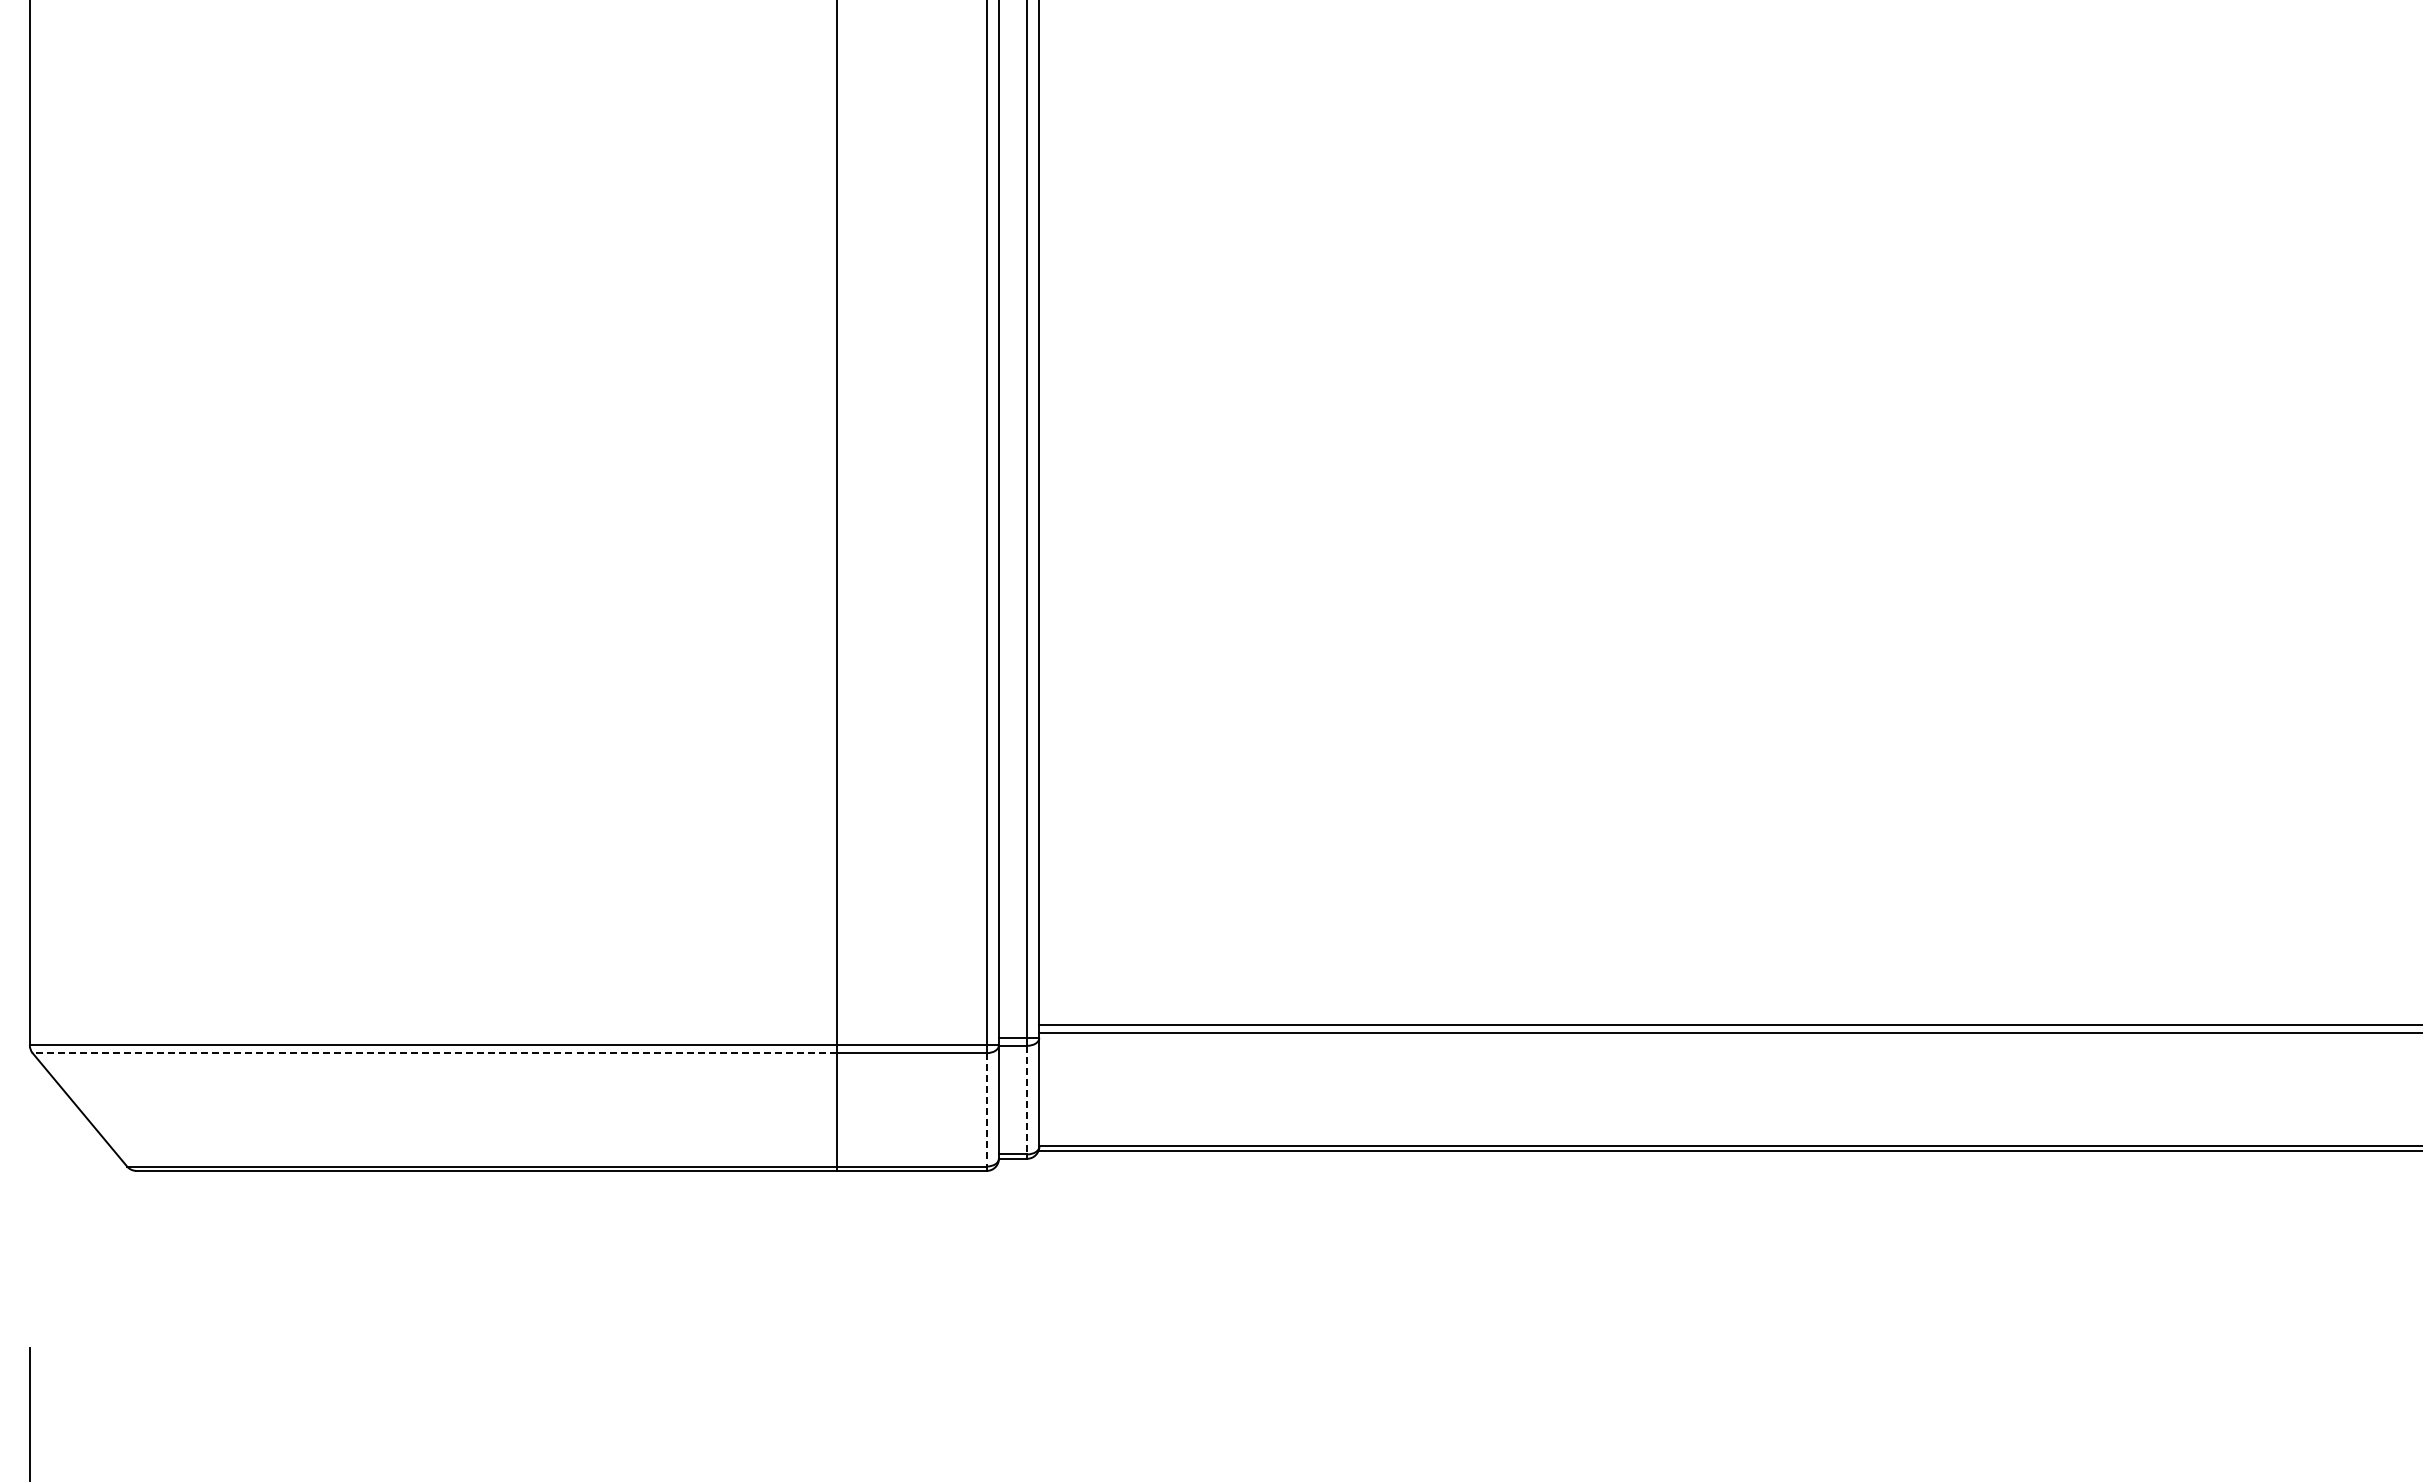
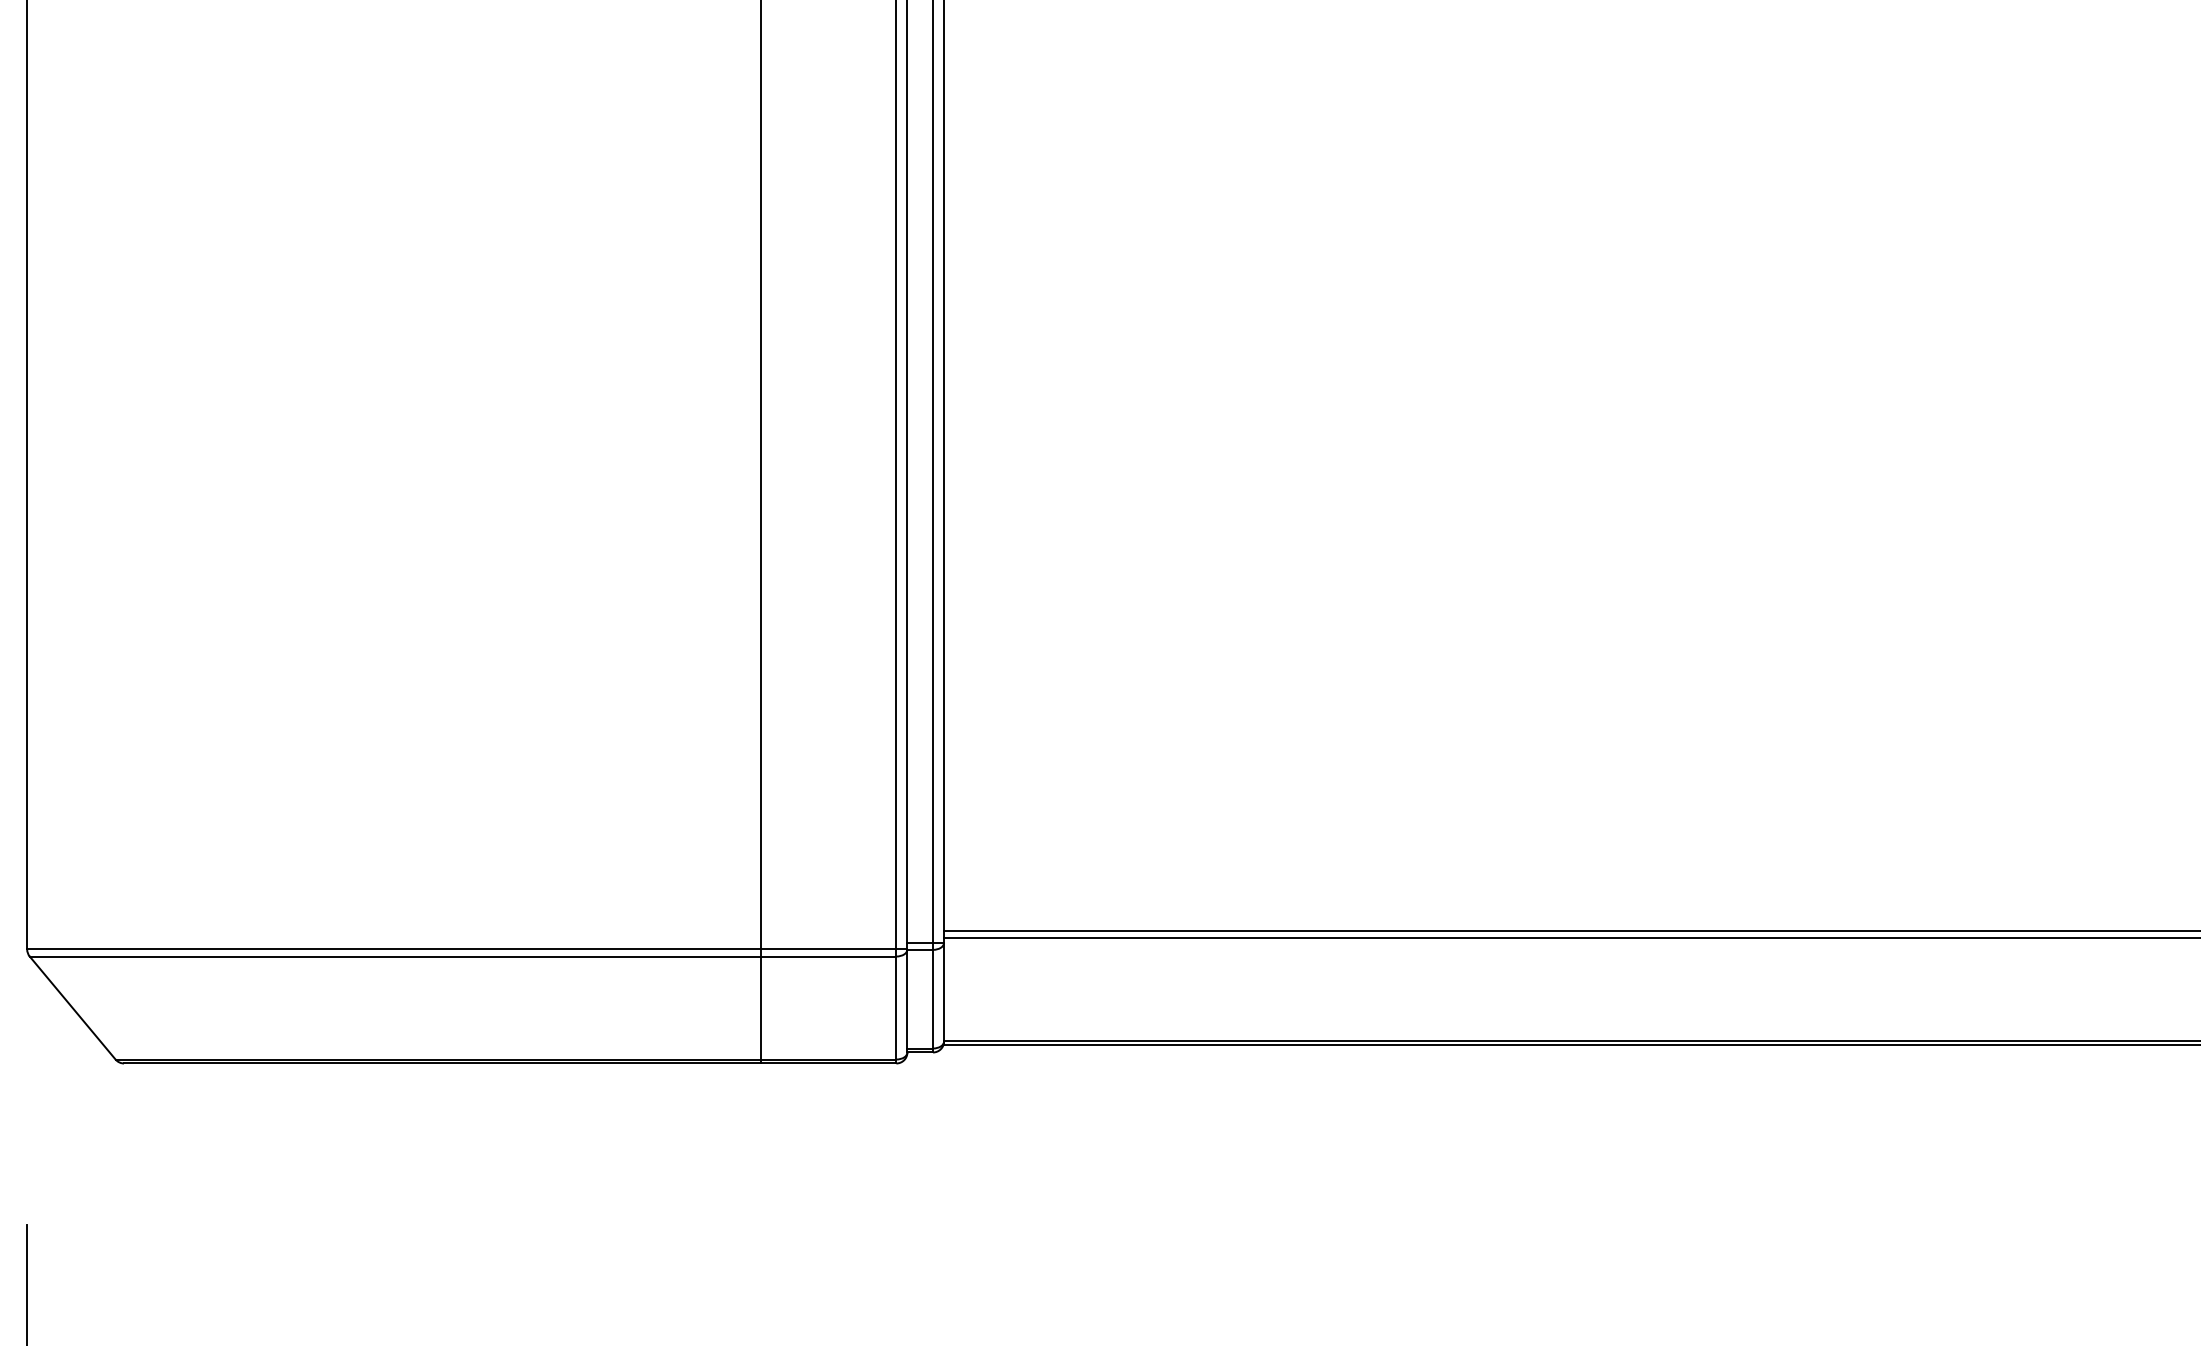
line: (434, 1053) -> (394, 956), dashed -> solid
line: (1027, 1100) -> (933, 999), dashed -> solid
line: (986, 1109) -> (896, 1007), dashed -> solid

